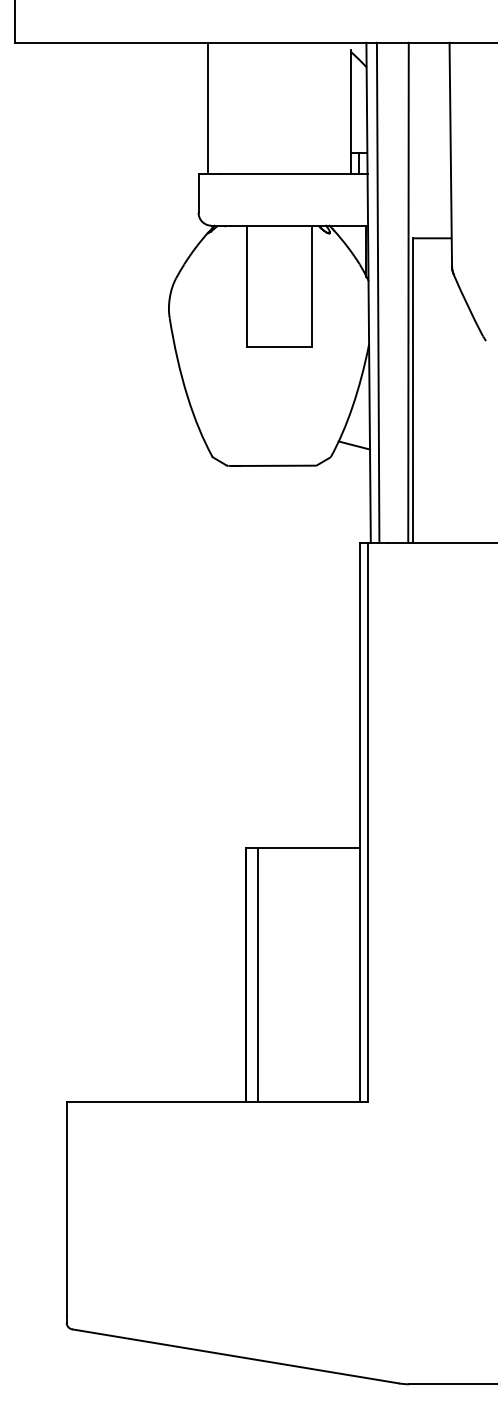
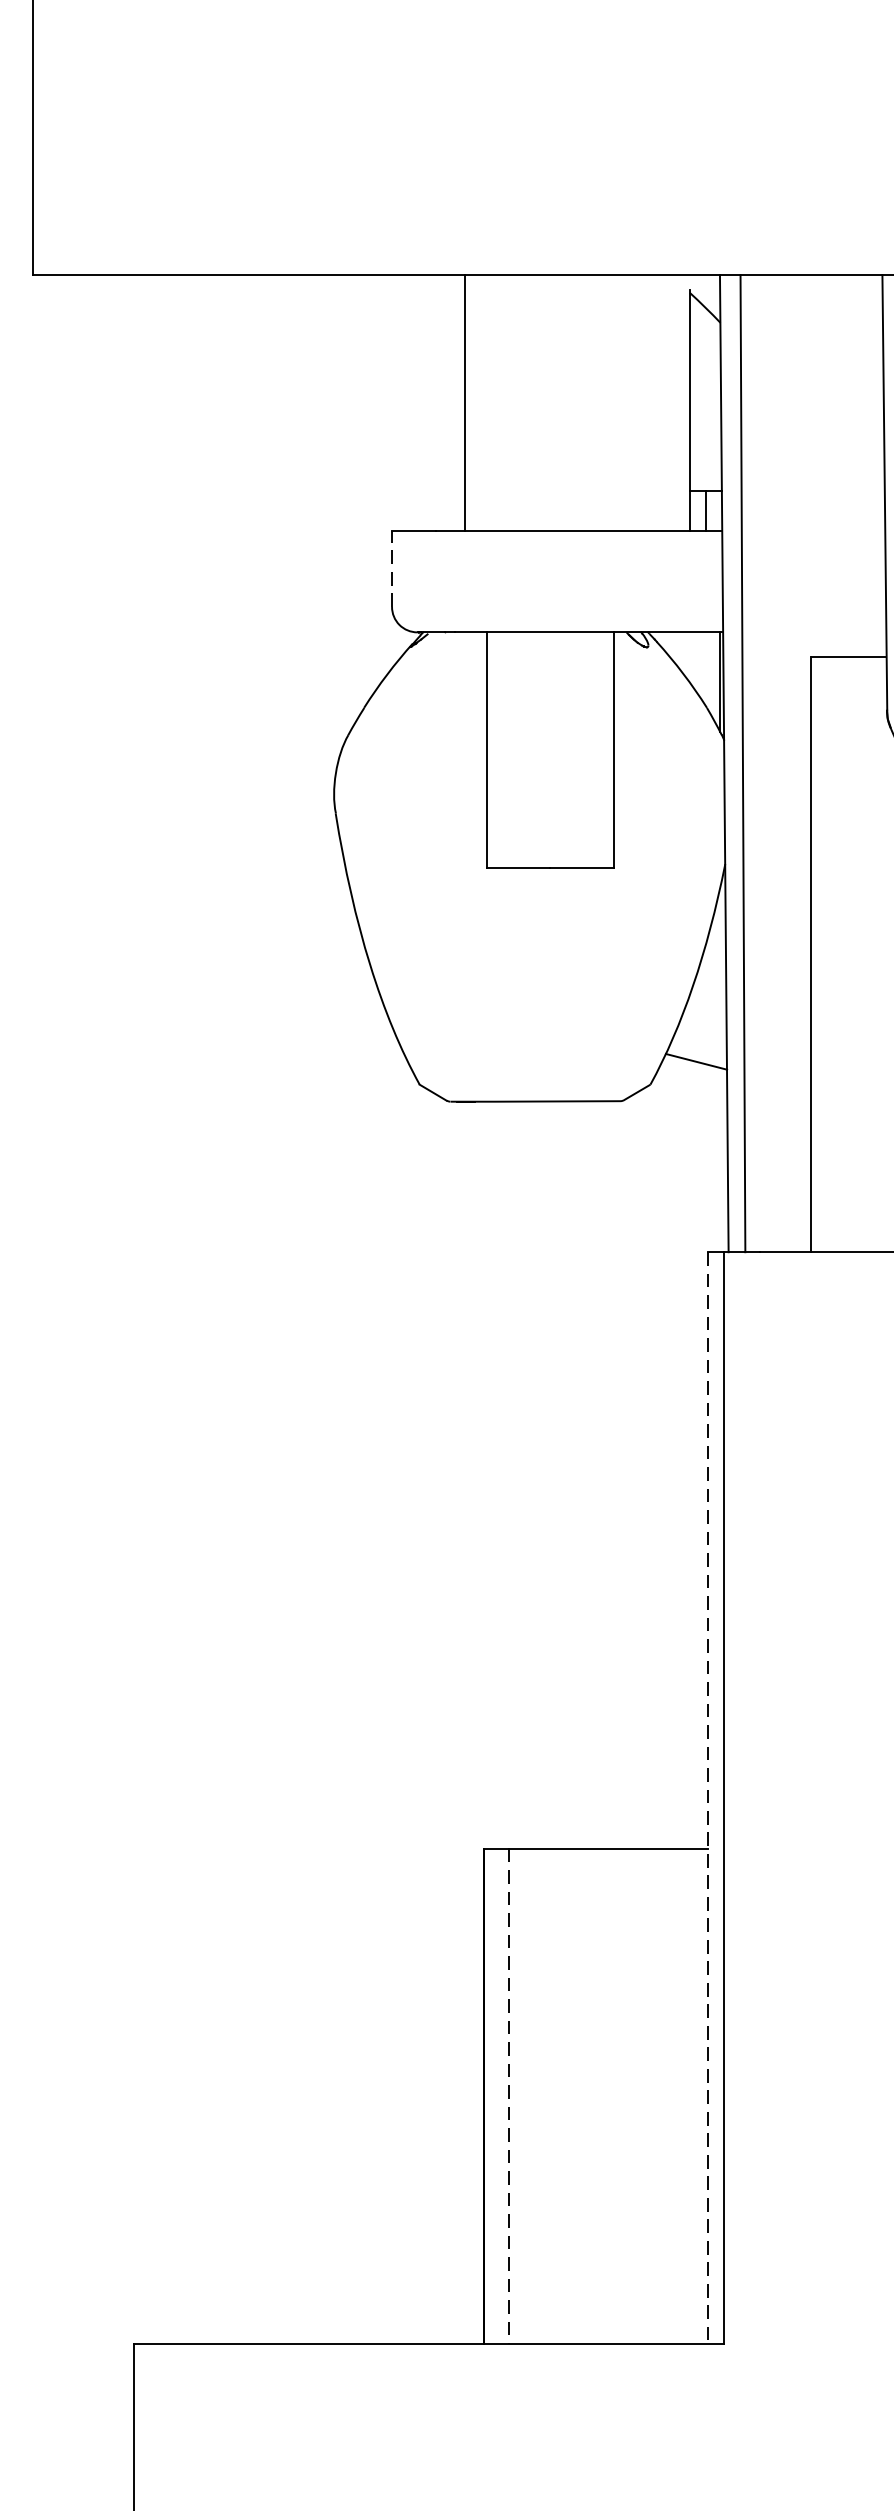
line: (208, 107) -> (466, 401), moved
line: (198, 192) -> (391, 567), solid -> dashed
line: (408, 292) -> (802, 762), removed
line: (360, 822) -> (708, 1798), solid -> dashed
line: (258, 974) -> (509, 2095), solid -> dashed

